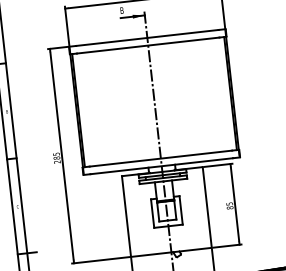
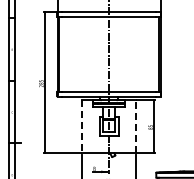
line: (206, 207) -> (135, 126), solid -> dashed
line: (126, 216) -> (82, 126), solid -> dashed

